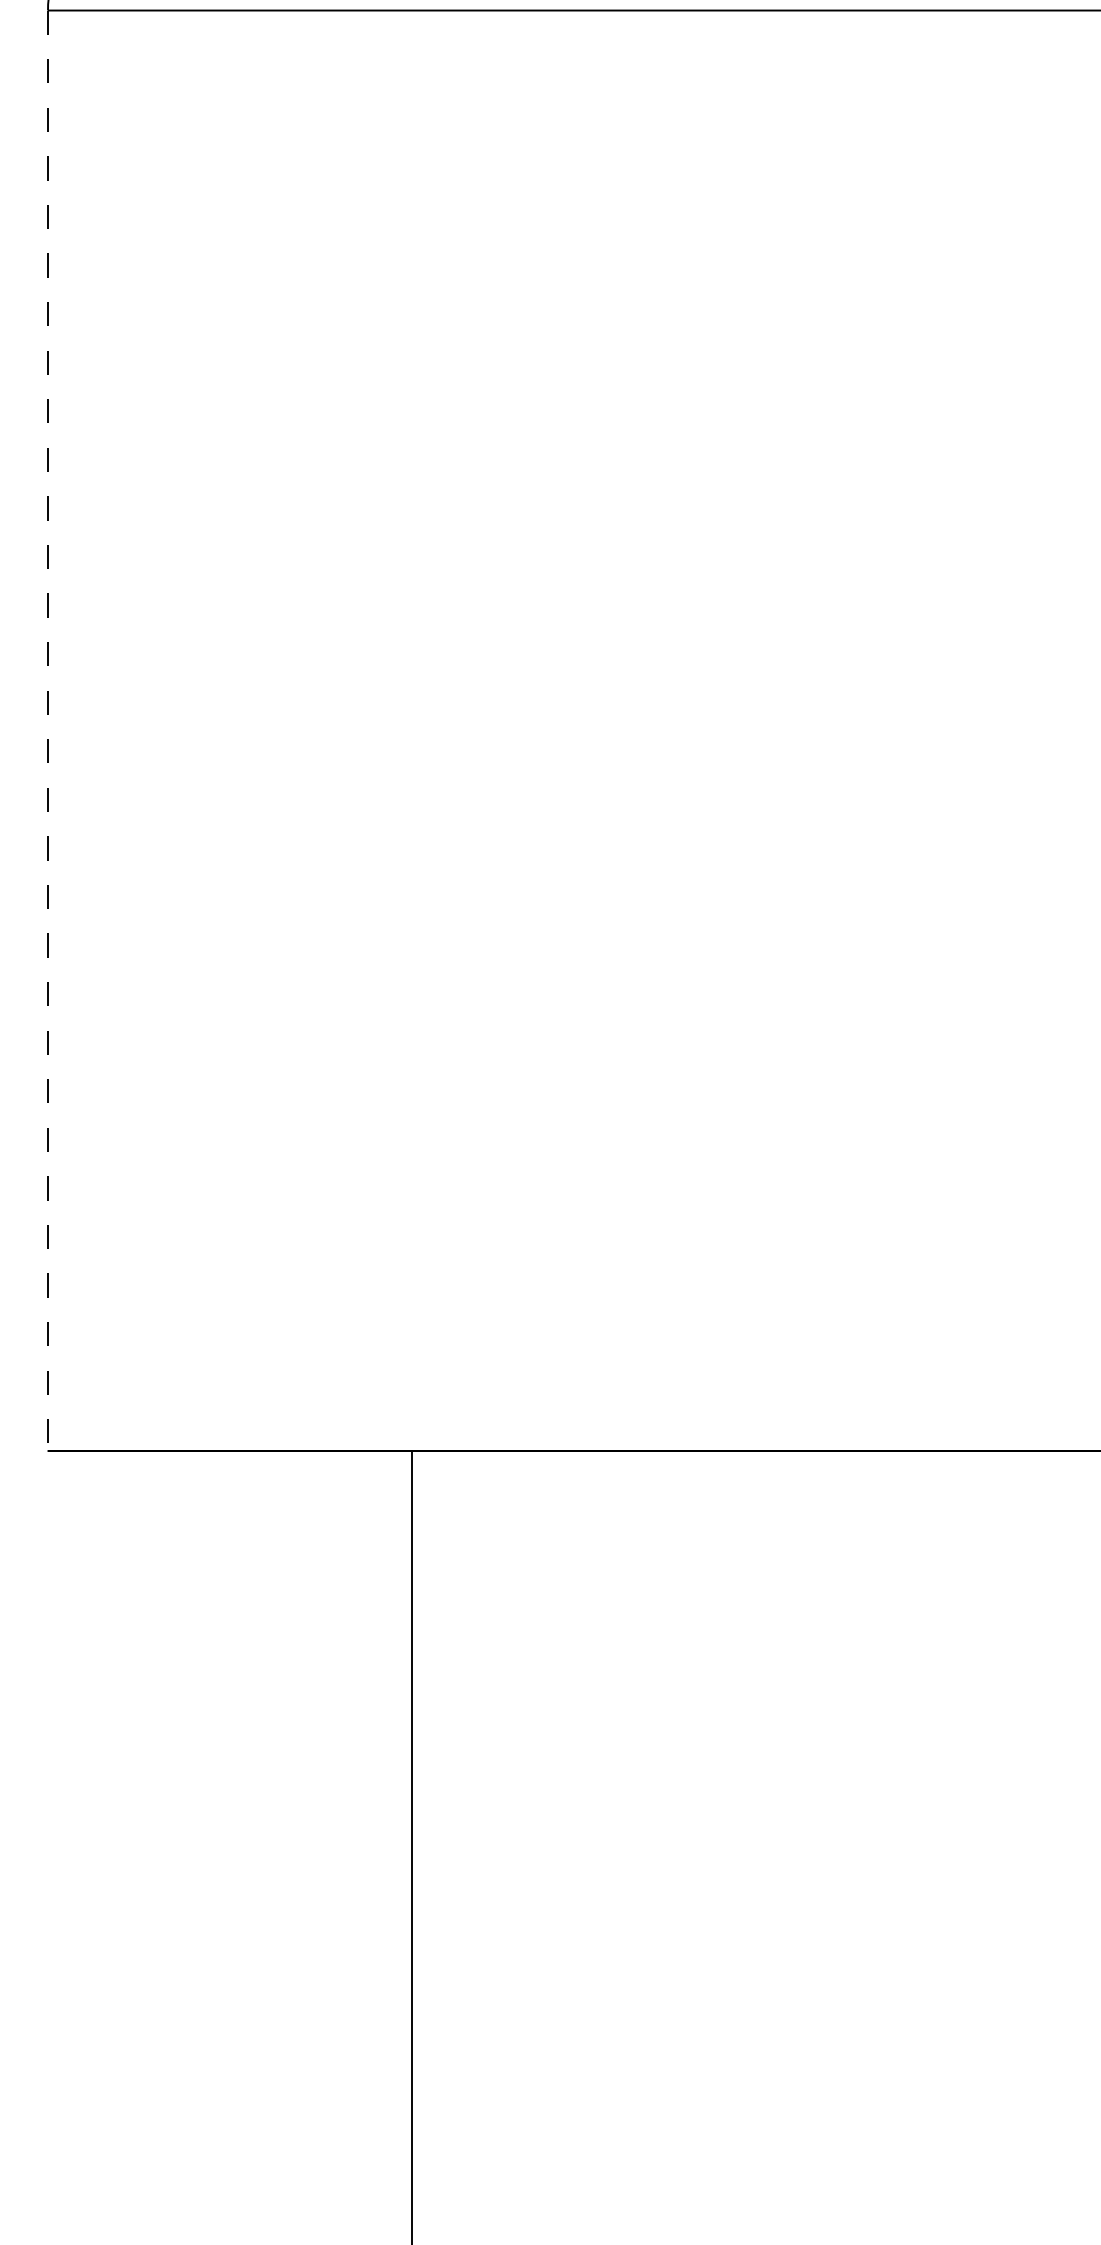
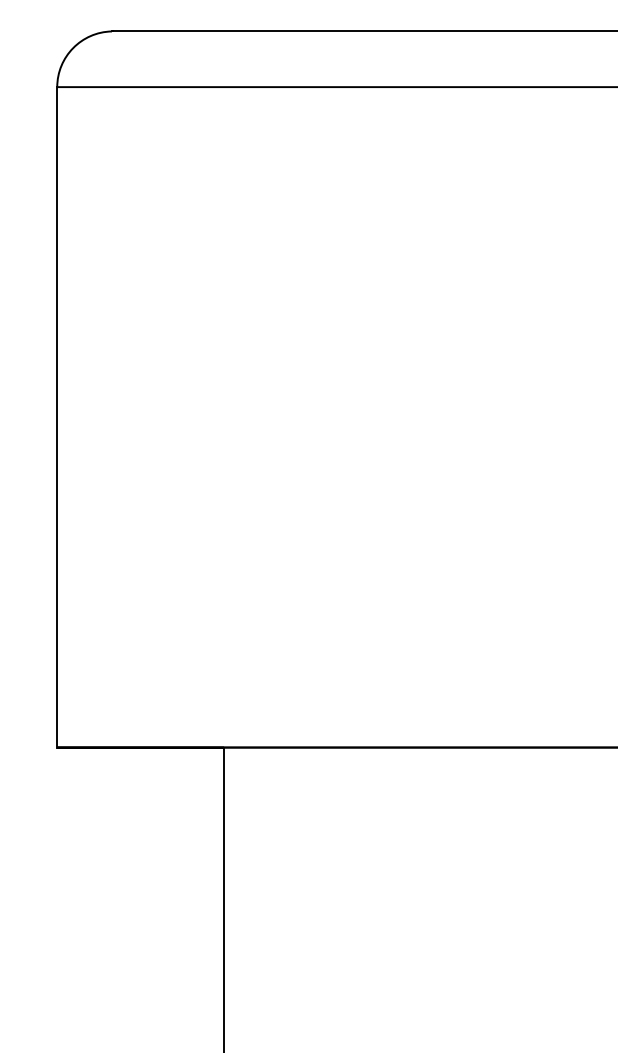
line: (48, 731) -> (57, 417), dashed -> solid

